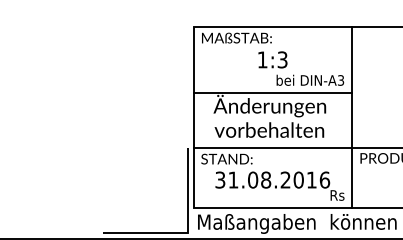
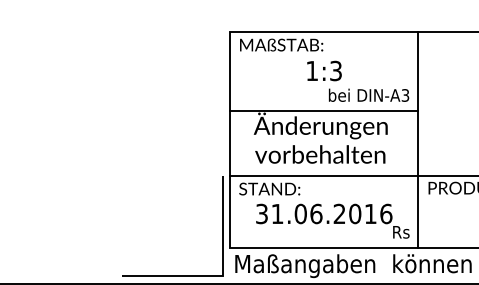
text: (266, 179) -> (316, 213), 31.08.2016 -> 31.06.2016

